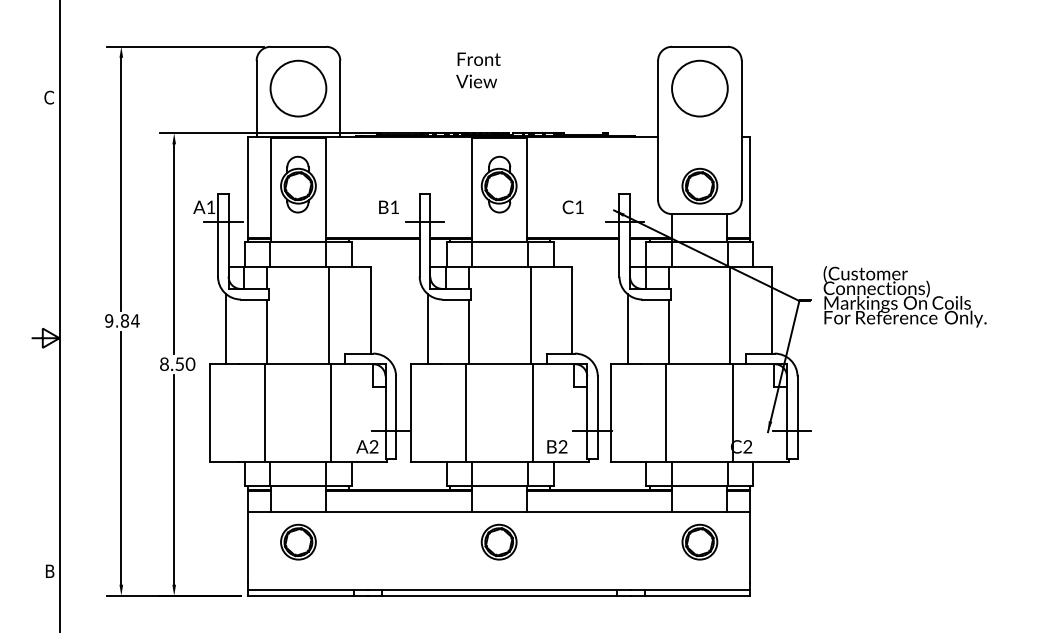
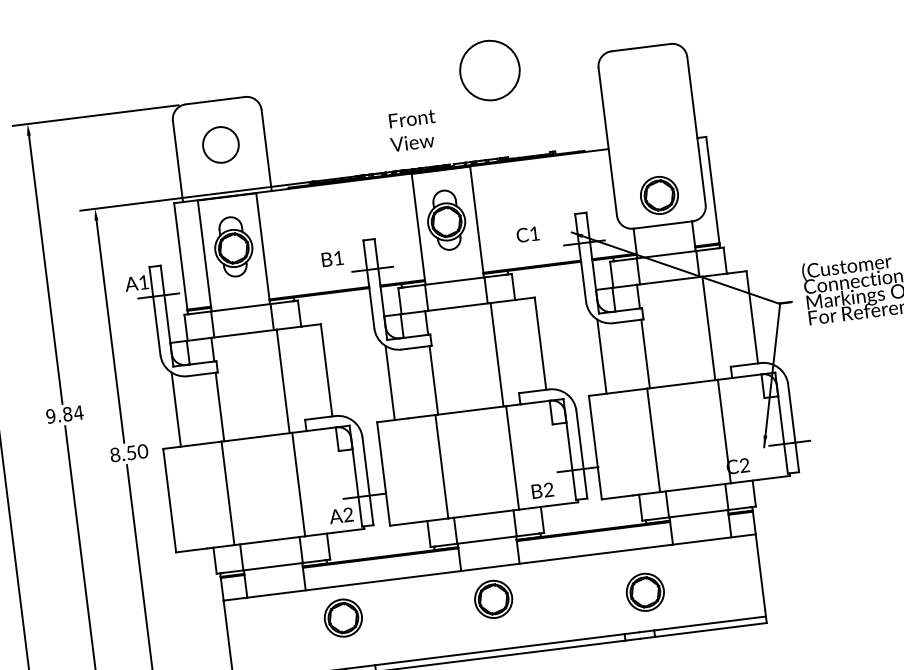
text: (478, 70) -> (413, 130), moved
circle: (298, 88) -> (220, 144), size x0.6
circle: (699, 88) -> (489, 70), moved
part: (298, 541) -> (343, 617), moved
part: (699, 541) -> (644, 591), moved

